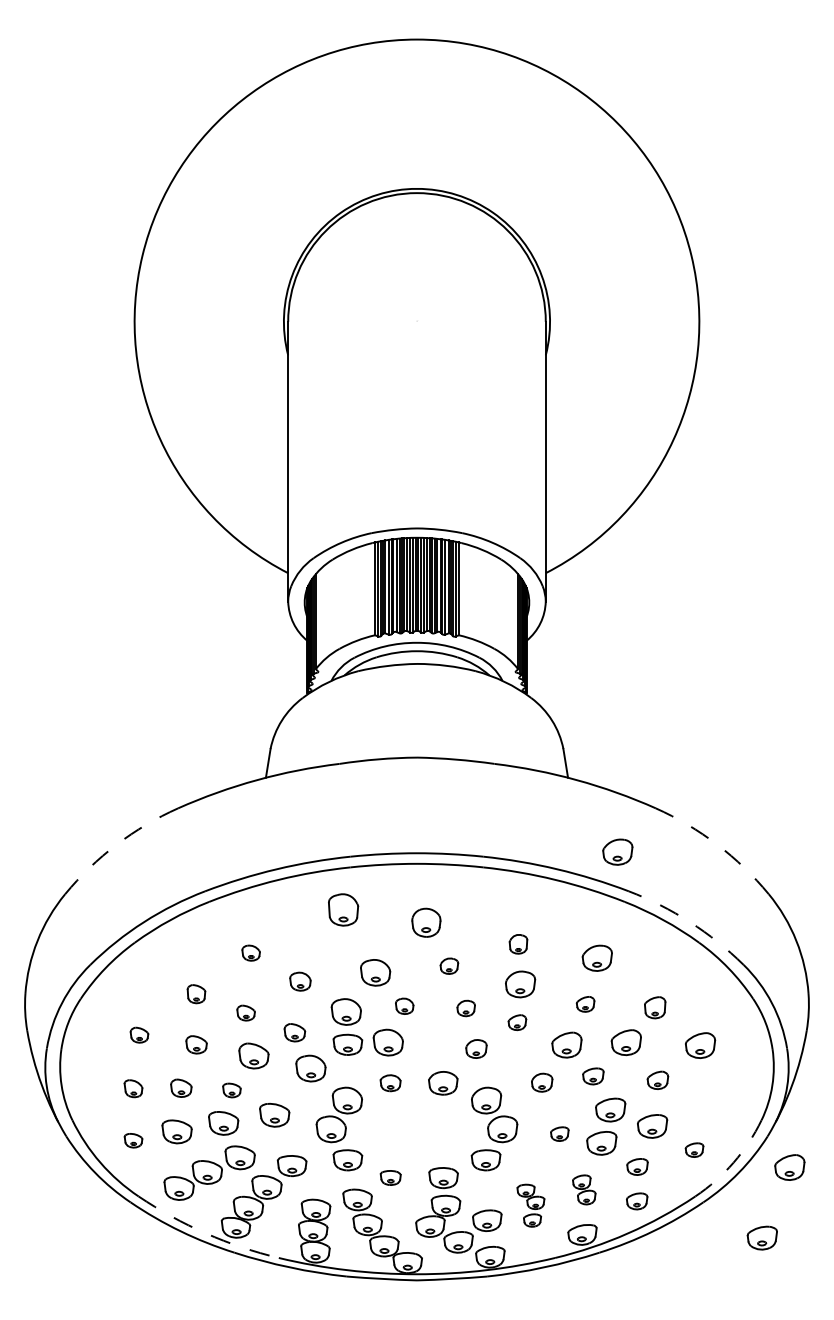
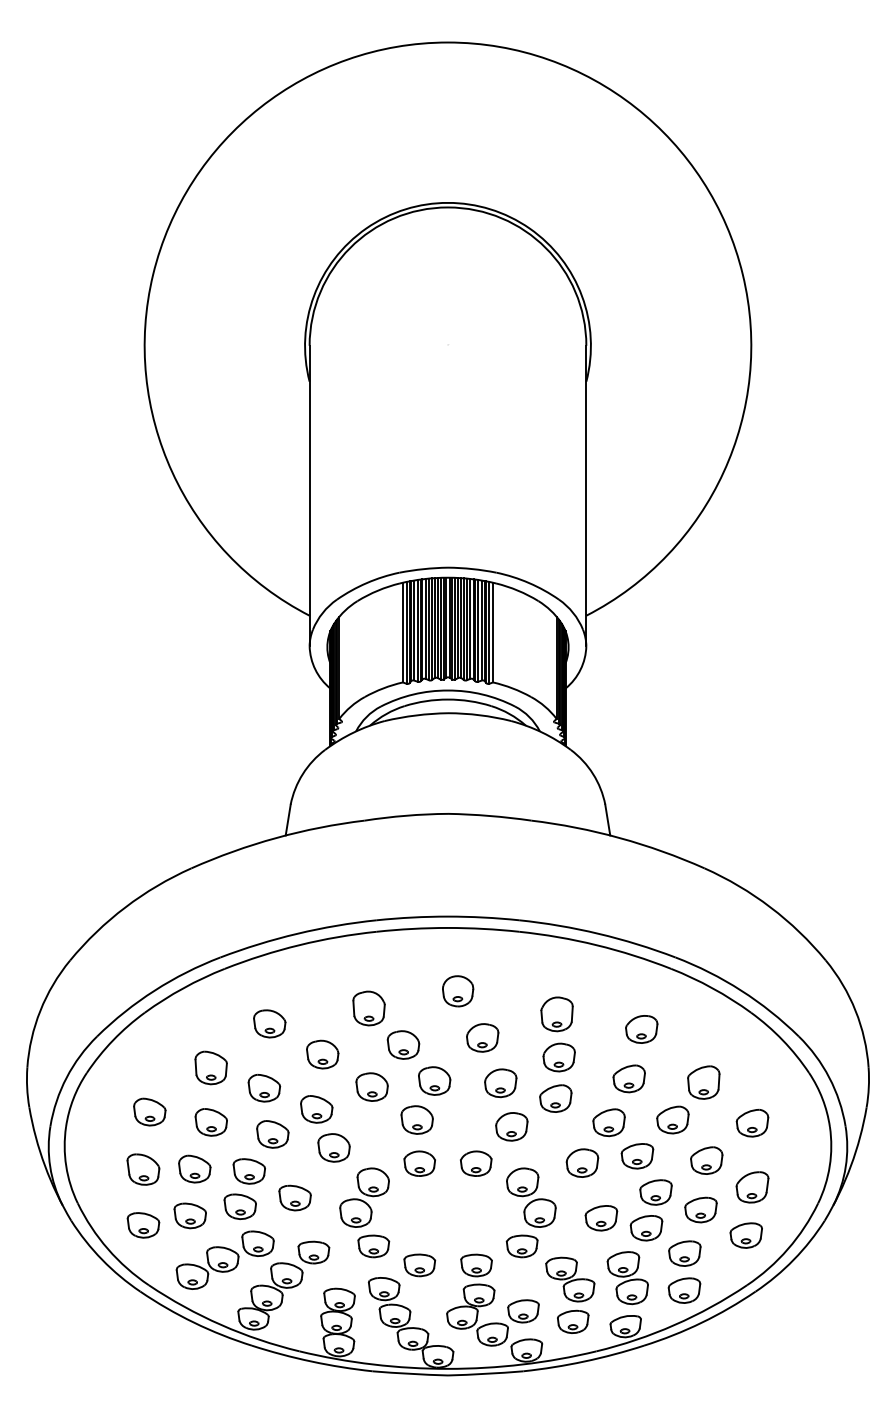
arc: (116, 844) -> (125, 907), dashed -> solid
arc: (717, 844) -> (770, 907), dashed -> solid
part: (617, 852) -> (663, 915), removed
part: (342, 909) -> (368, 1008), moved
arc: (690, 922) -> (741, 990), dashed -> solid
part: (518, 944) -> (556, 1014), size x1.67
part: (250, 952) -> (269, 1023), size x1.67
part: (449, 965) -> (482, 1037), size x1.67
part: (300, 981) -> (322, 1054), size x1.43
part: (195, 993) -> (210, 1067), size x1.67
part: (585, 1003) -> (628, 1078), size x1.67
part: (404, 1005) -> (434, 1080), size x1.67
part: (654, 1007) -> (703, 1082), size x1.43
part: (465, 1008) -> (500, 1083), size x1.67
part: (246, 1013) -> (264, 1088), size x1.67
part: (517, 1022) -> (555, 1098), size x1.67
part: (294, 1032) -> (316, 1109), size x1.43
part: (139, 1034) -> (149, 1111), size x1.67
part: (195, 1044) -> (210, 1122), size x1.43
part: (347, 1044) -> (373, 1122), removed
part: (476, 1048) -> (511, 1126), size x1.43
part: (593, 1076) -> (637, 1156), size x1.43
part: (657, 1080) -> (706, 1160), size x1.43
part: (542, 1082) -> (582, 1162), size x1.43
part: (390, 1083) -> (419, 1163), size x1.43
part: (181, 1087) -> (194, 1168), size x1.43
part: (133, 1088) -> (143, 1169), size x1.67
part: (231, 1090) -> (248, 1171), size x1.67
part: (700, 1105) -> (752, 1187), added
part: (559, 1134) -> (601, 1218), size x1.67
part: (133, 1140) -> (143, 1225), size x1.67
part: (693, 1150) -> (745, 1235), size x1.67
arc: (733, 1163) -> (788, 1249), dashed -> solid
part: (637, 1166) -> (684, 1253), size x1.43
part: (789, 1166) -> (848, 1253), removed
part: (390, 1178) -> (419, 1265), size x1.43
part: (584, 1190) -> (627, 1278), size x1.67
part: (637, 1201) -> (684, 1290), size x1.43
part: (531, 1205) -> (570, 1294), size x1.67
arc: (206, 1233) -> (221, 1325), dashed -> solid
part: (761, 1237) -> (818, 1329), removed

